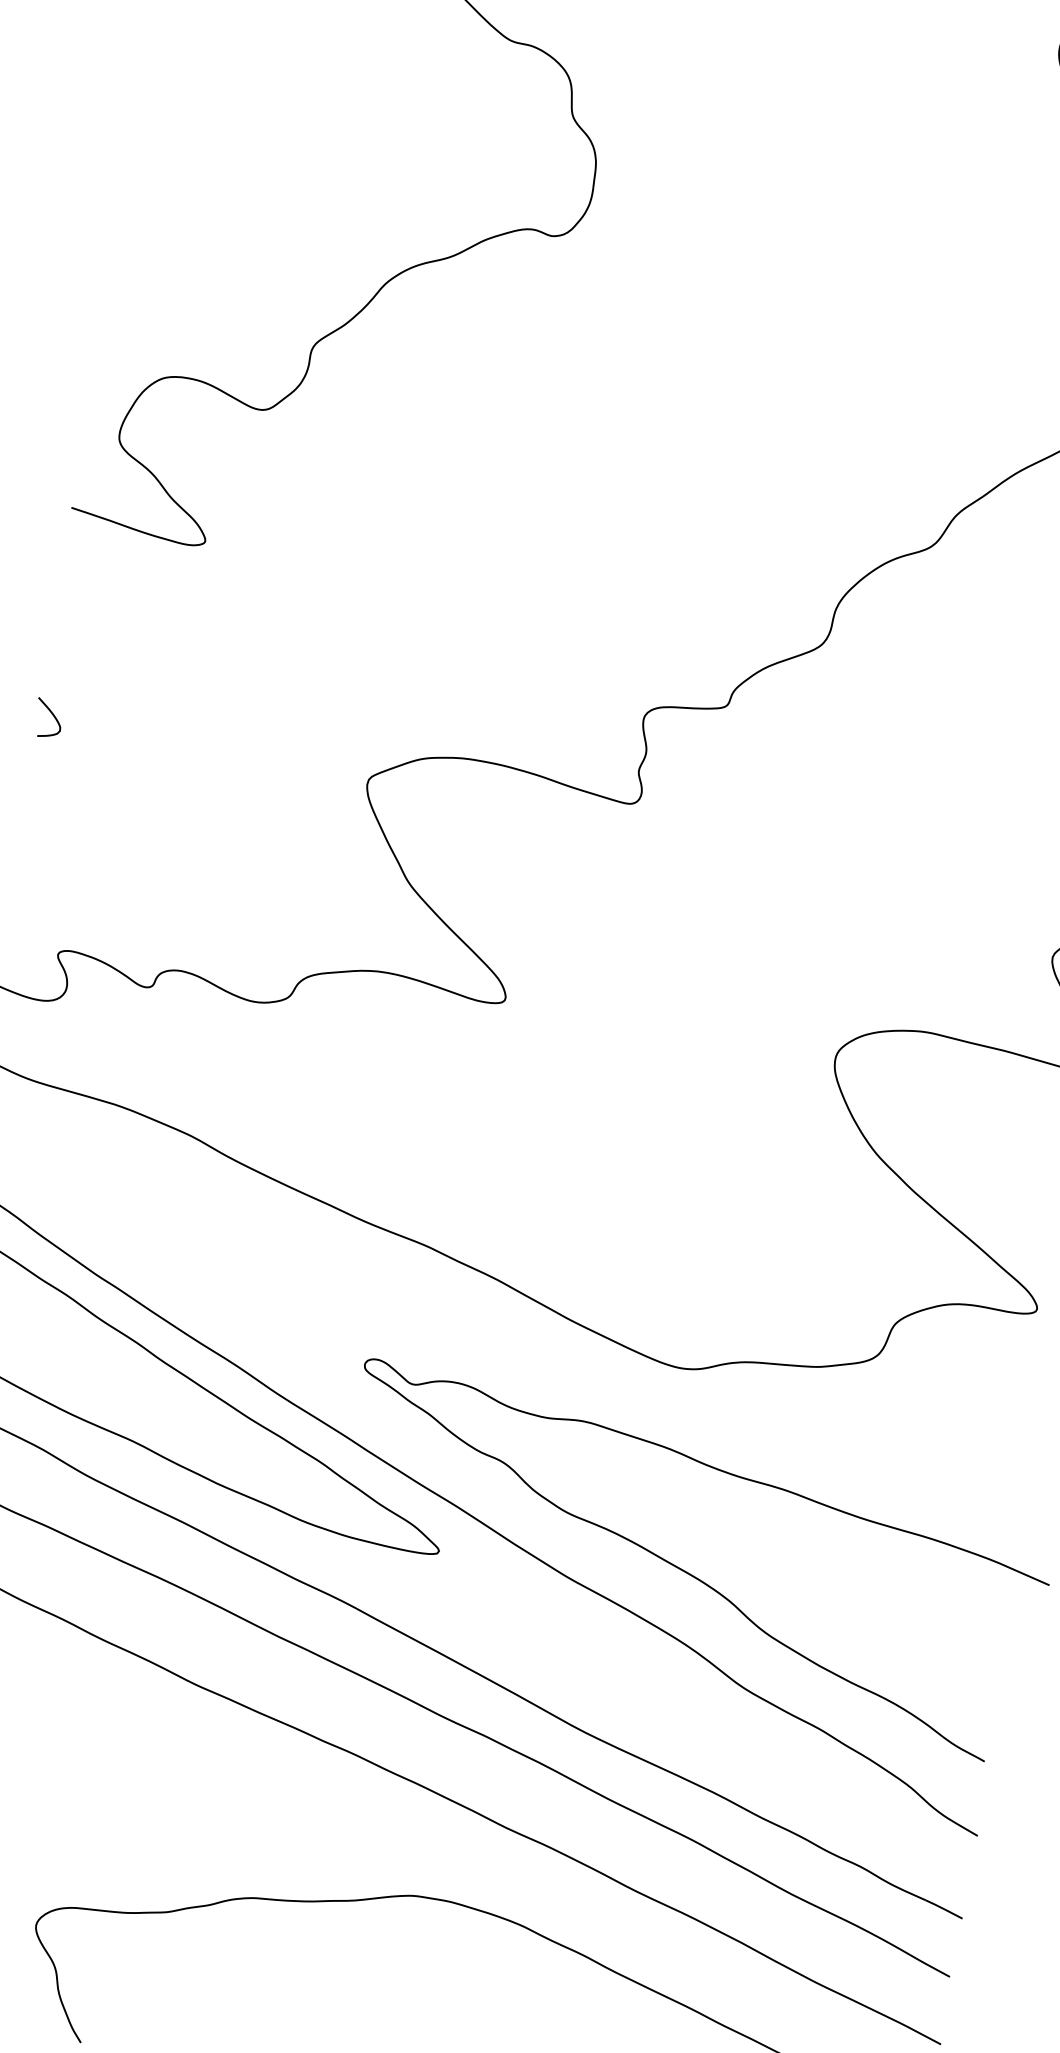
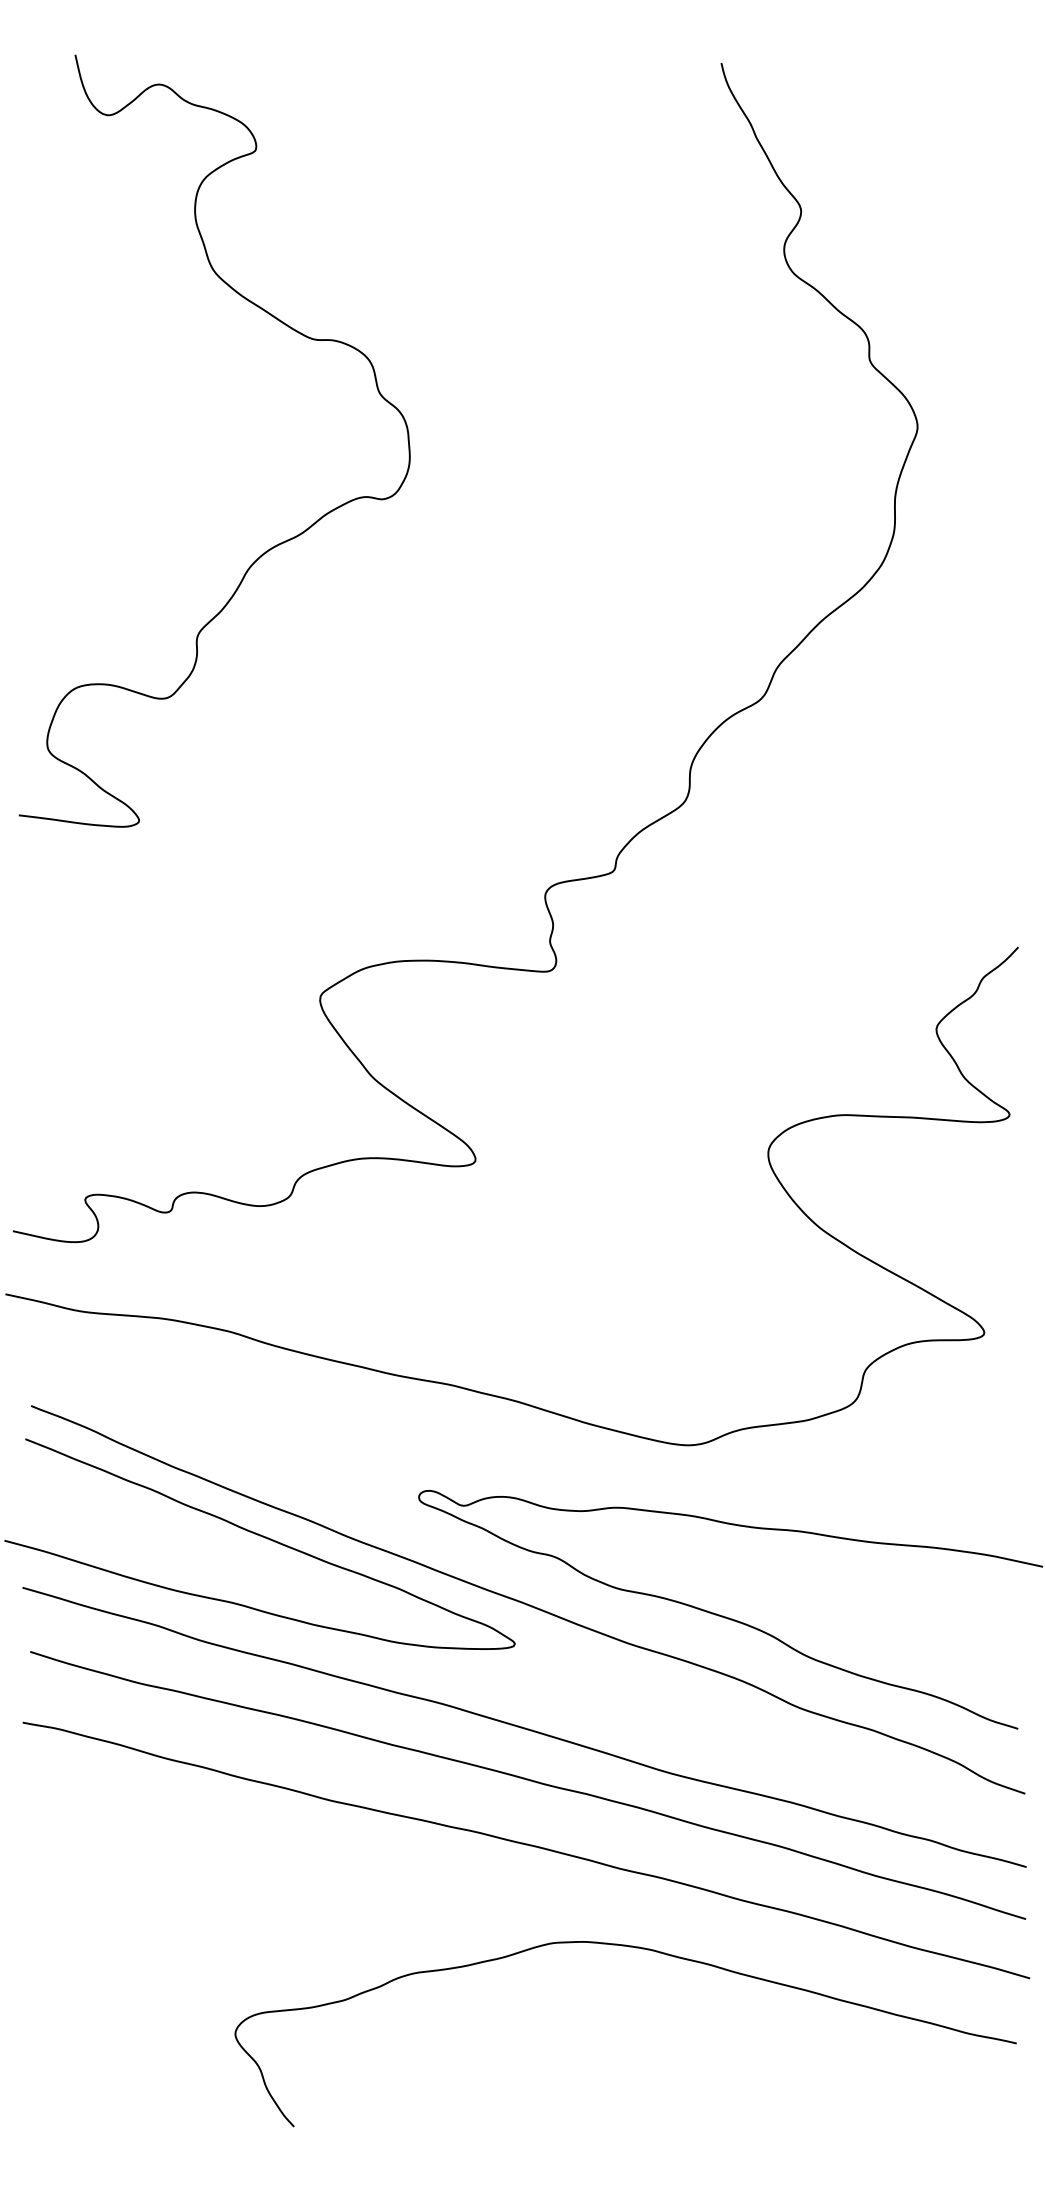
curve: (52, 715) -> (38, 996), removed

